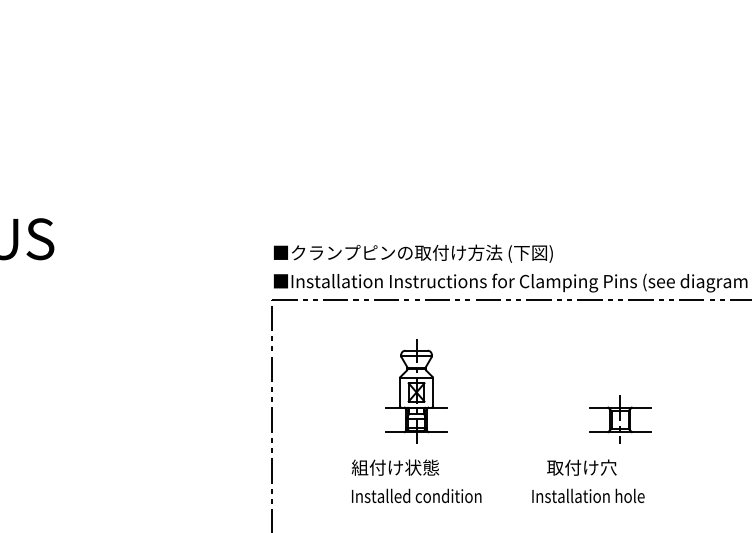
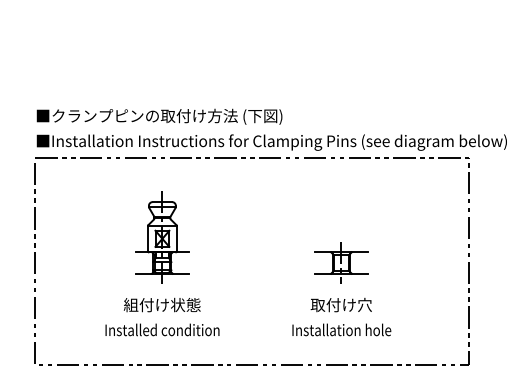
text: (394, 467) -> (161, 304), moved
text: (581, 467) -> (340, 304), moved
text: (588, 495) -> (341, 329), moved

